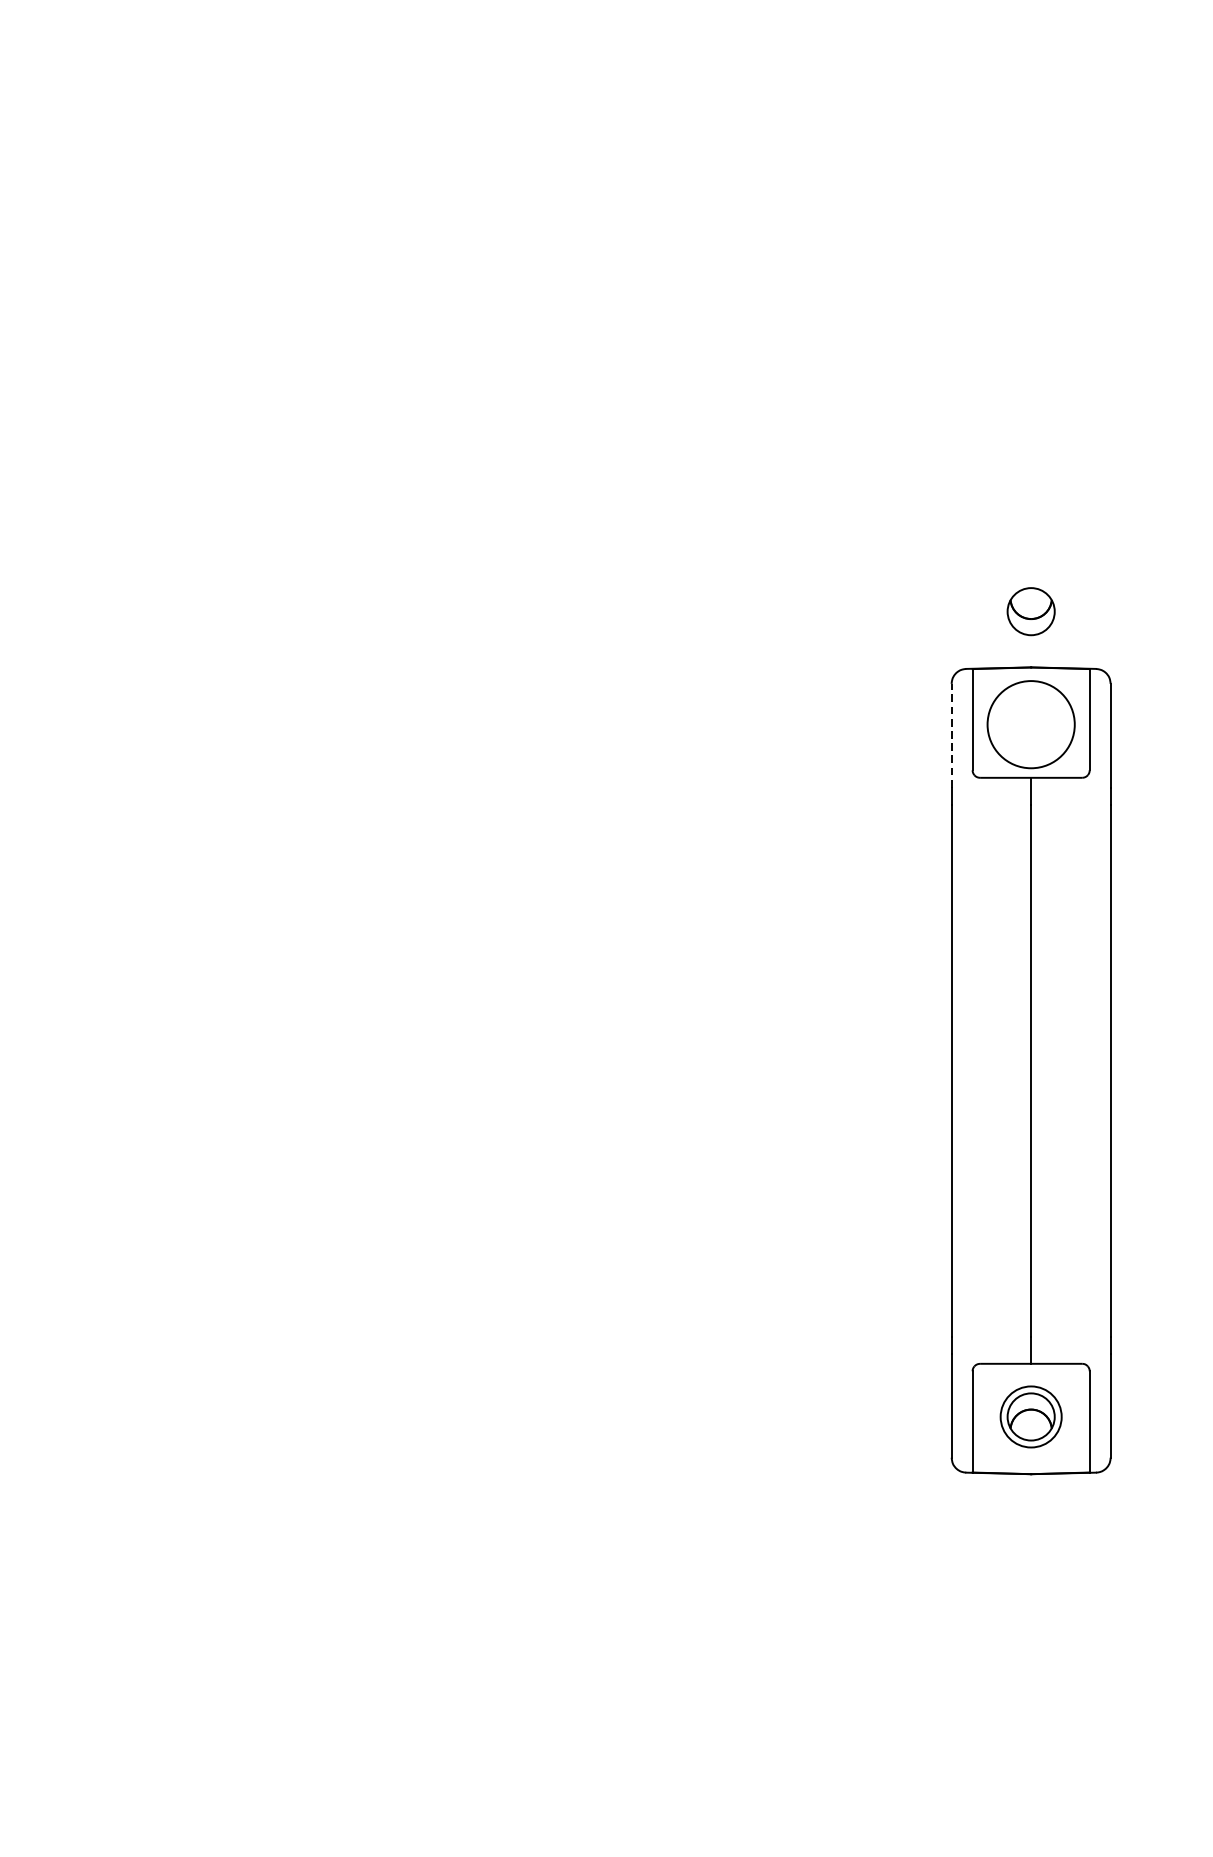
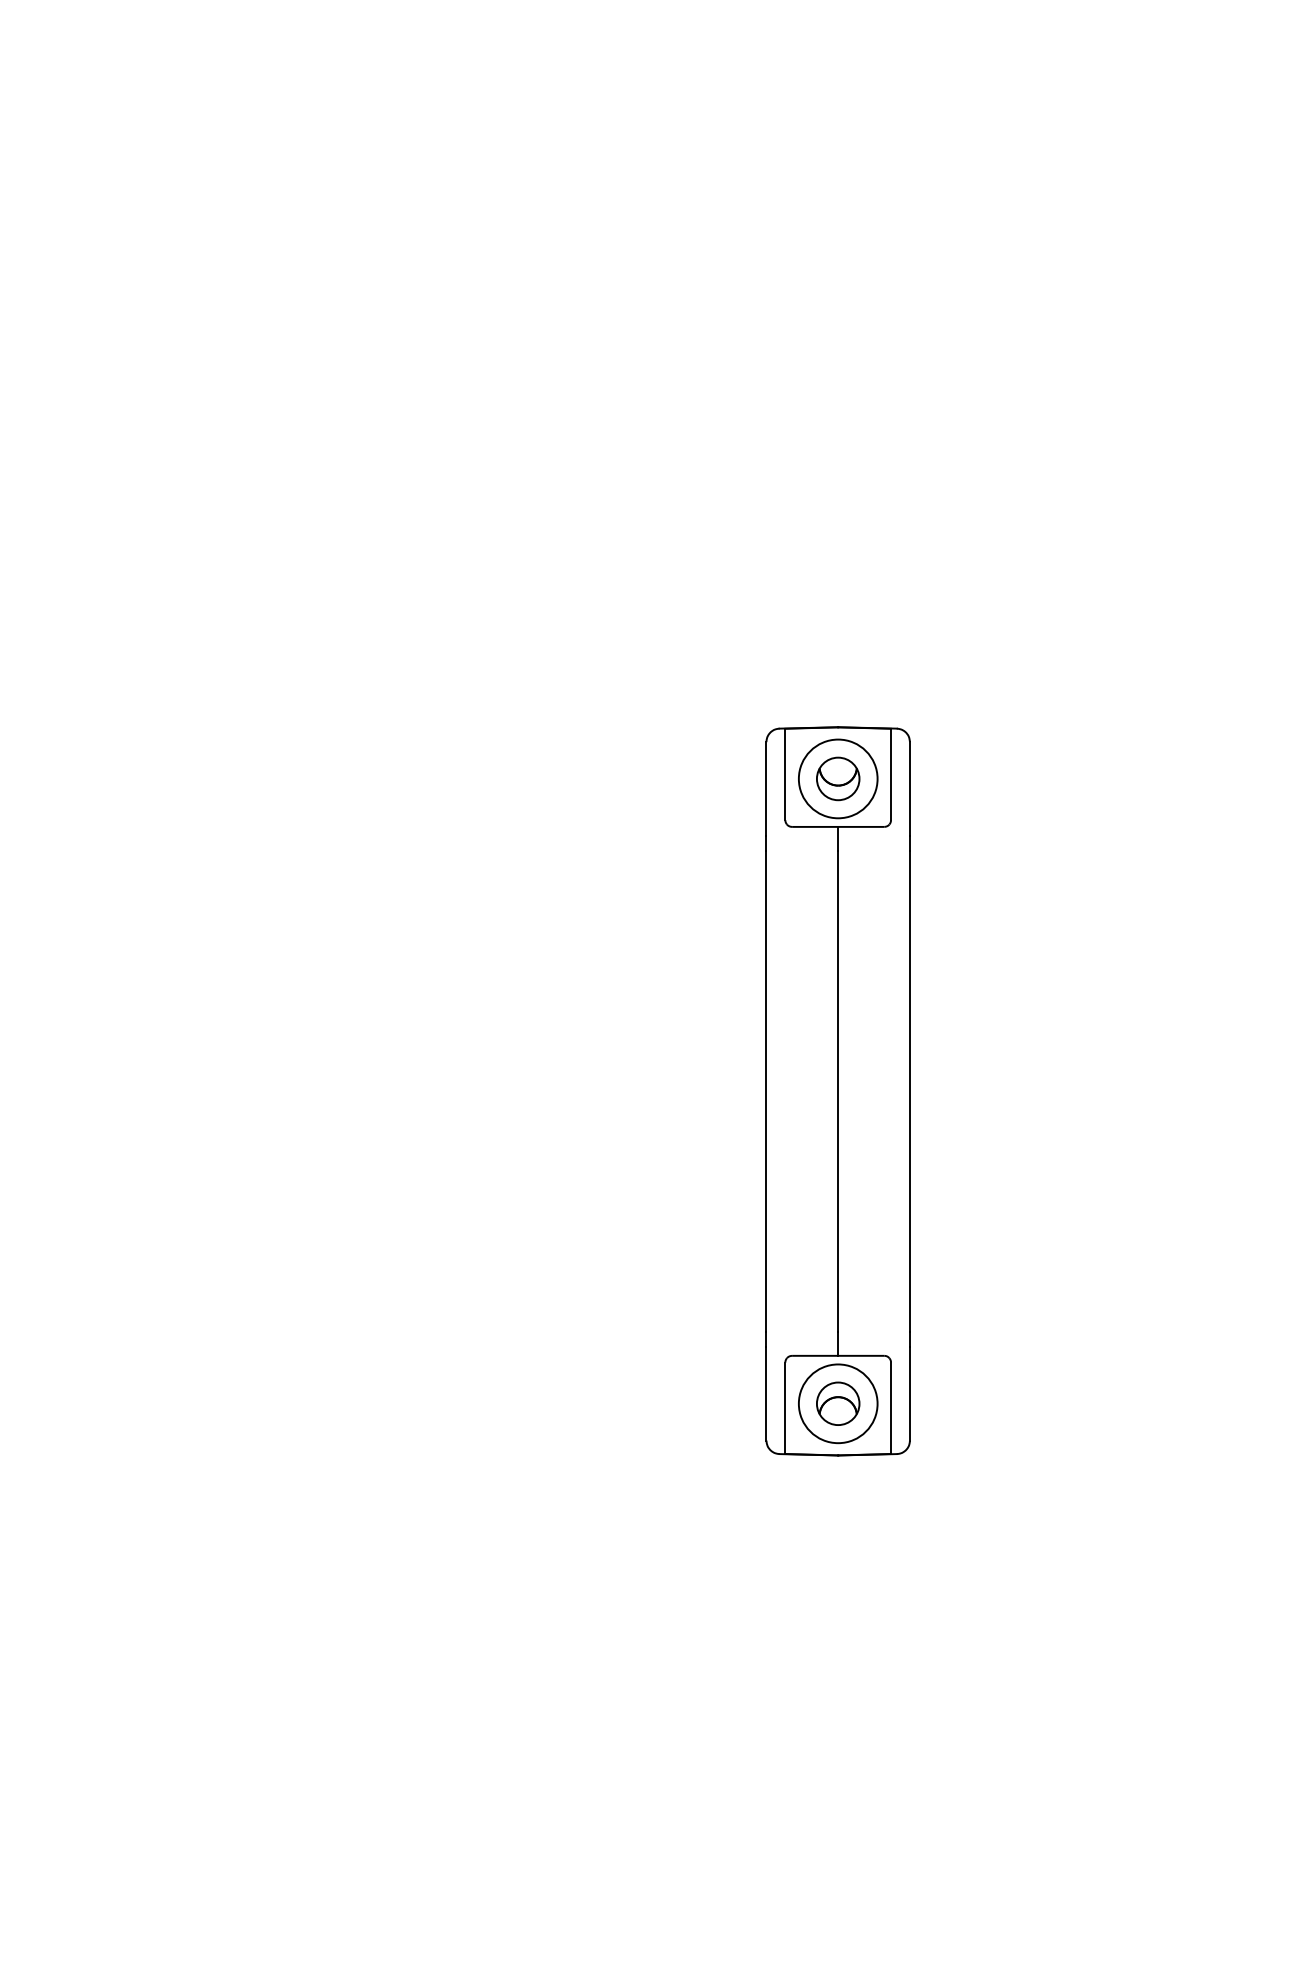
part: (1031, 611) -> (838, 778), moved
line: (951, 735) -> (766, 788), dashed -> solid
circle: (1030, 1416) -> (837, 1403), size x1.43

